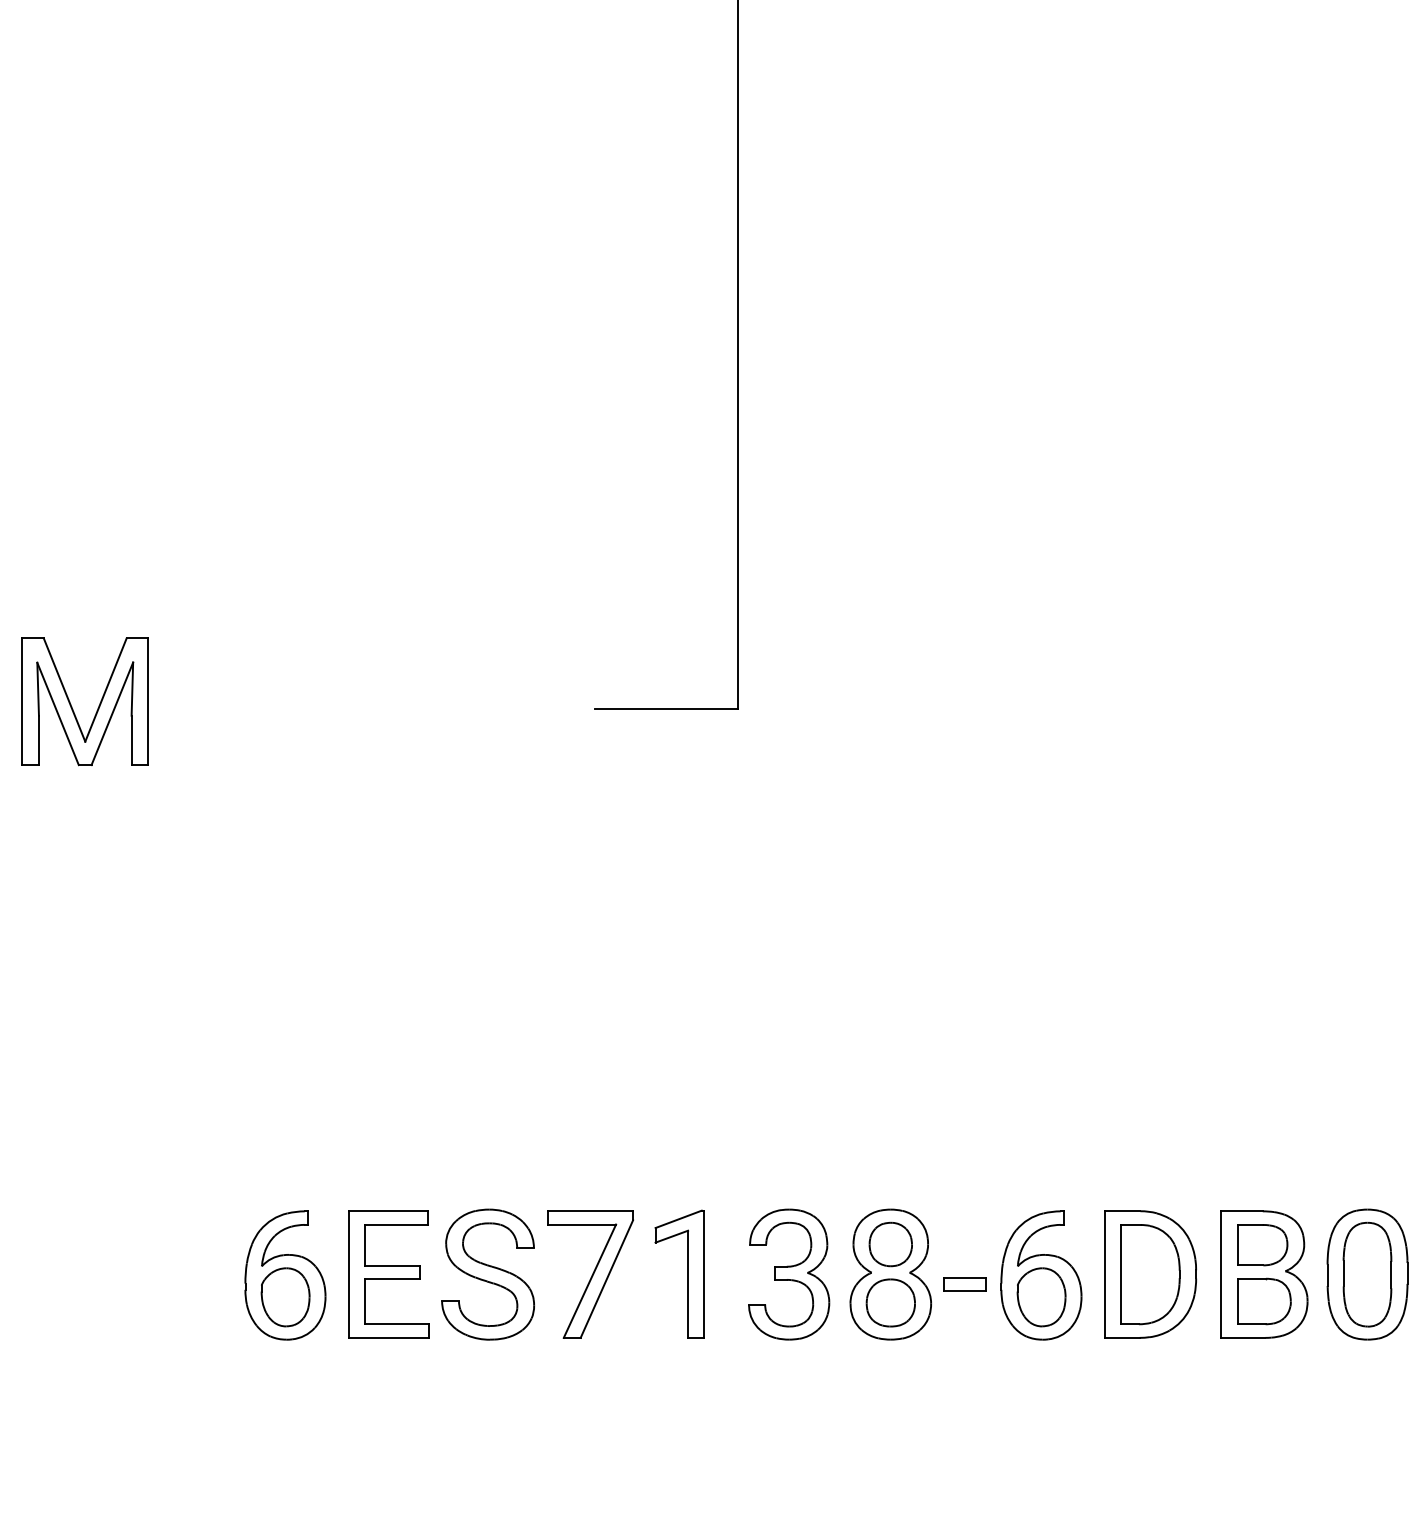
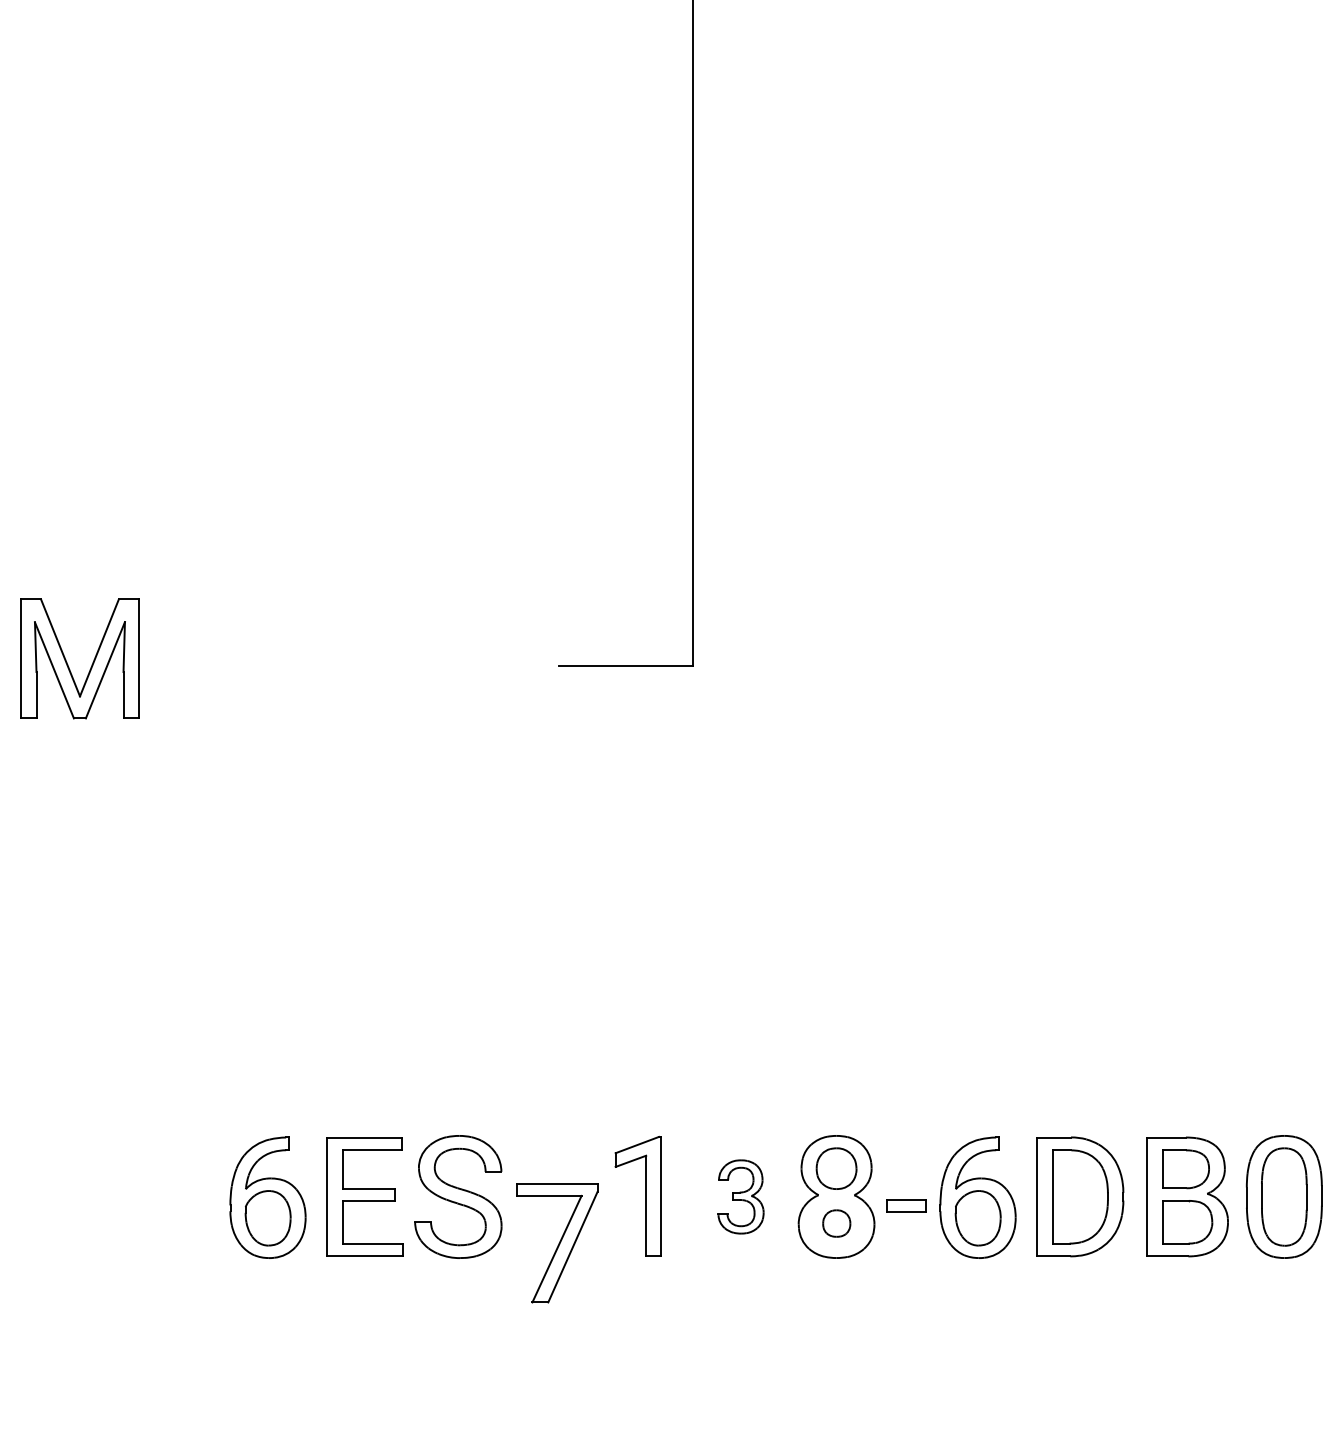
part: (788, 1274) -> (740, 1196), size x0.6
part: (590, 1275) -> (557, 1243), moved
part: (890, 1302) -> (836, 1223), size x0.6

